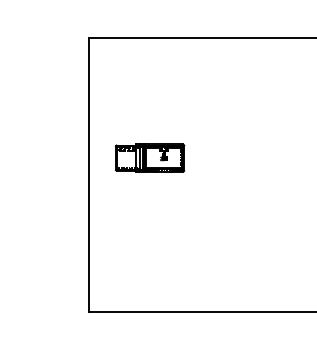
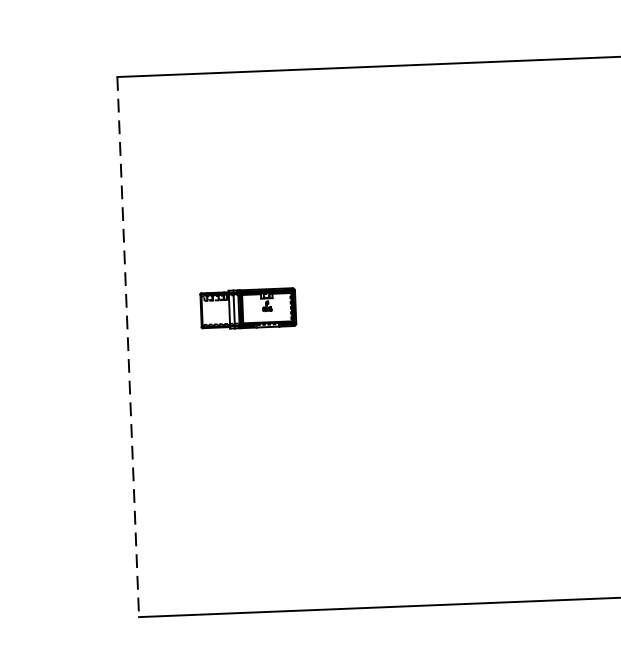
part: (149, 157) -> (247, 307), size x0.7
line: (88, 175) -> (128, 348), solid -> dashed

